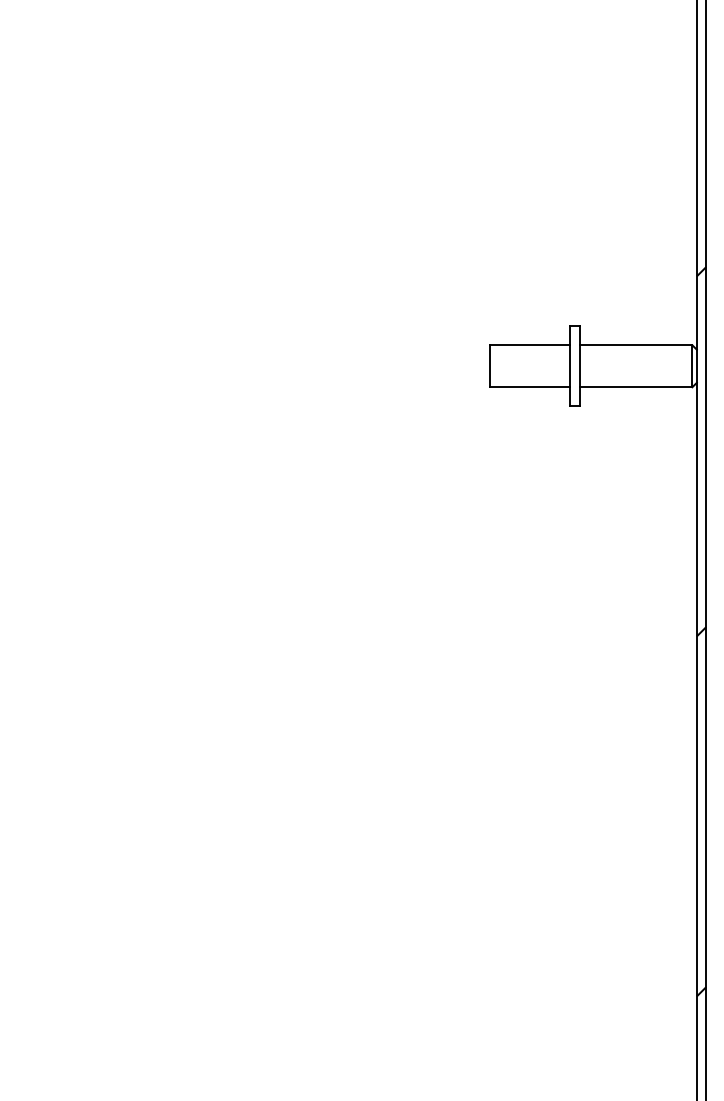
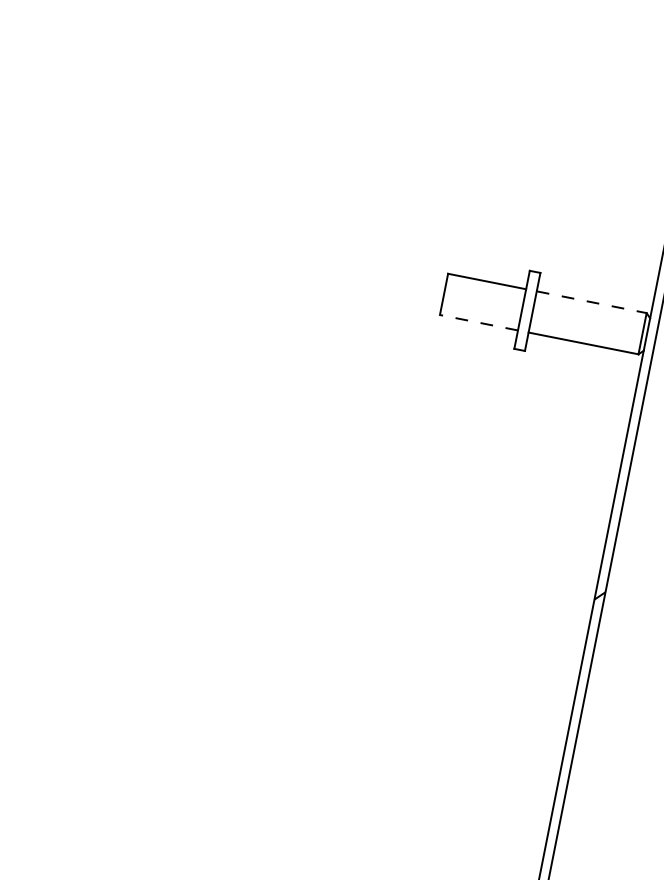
line: (636, 345) -> (591, 302), solid -> dashed
line: (529, 387) -> (478, 322), solid -> dashed

